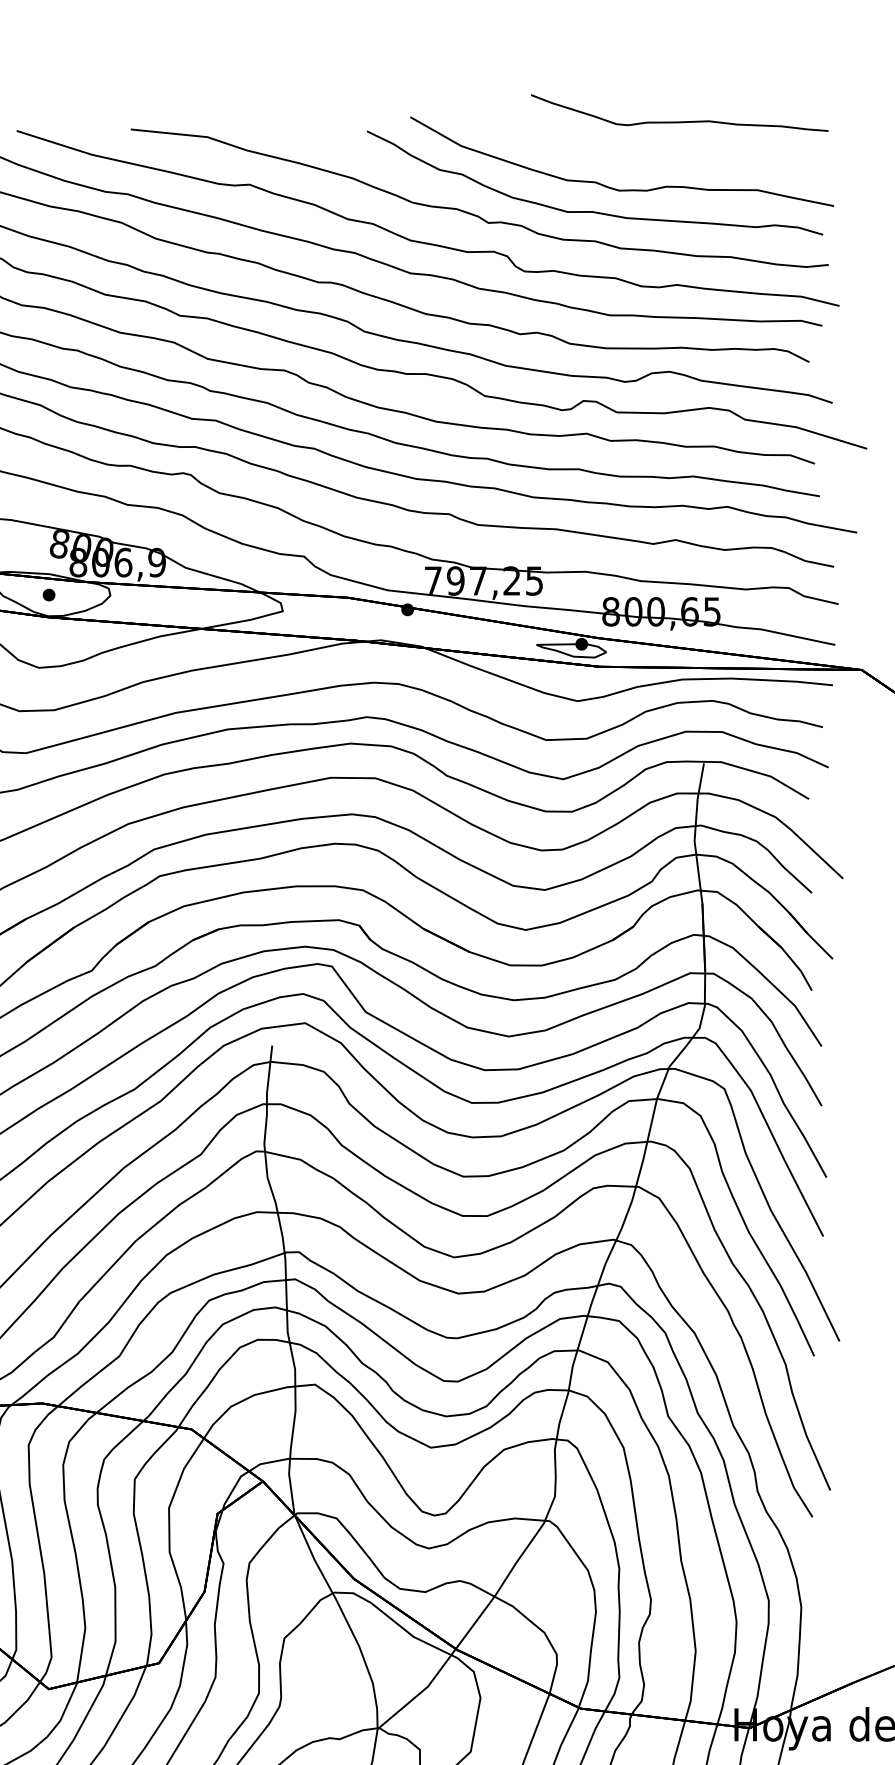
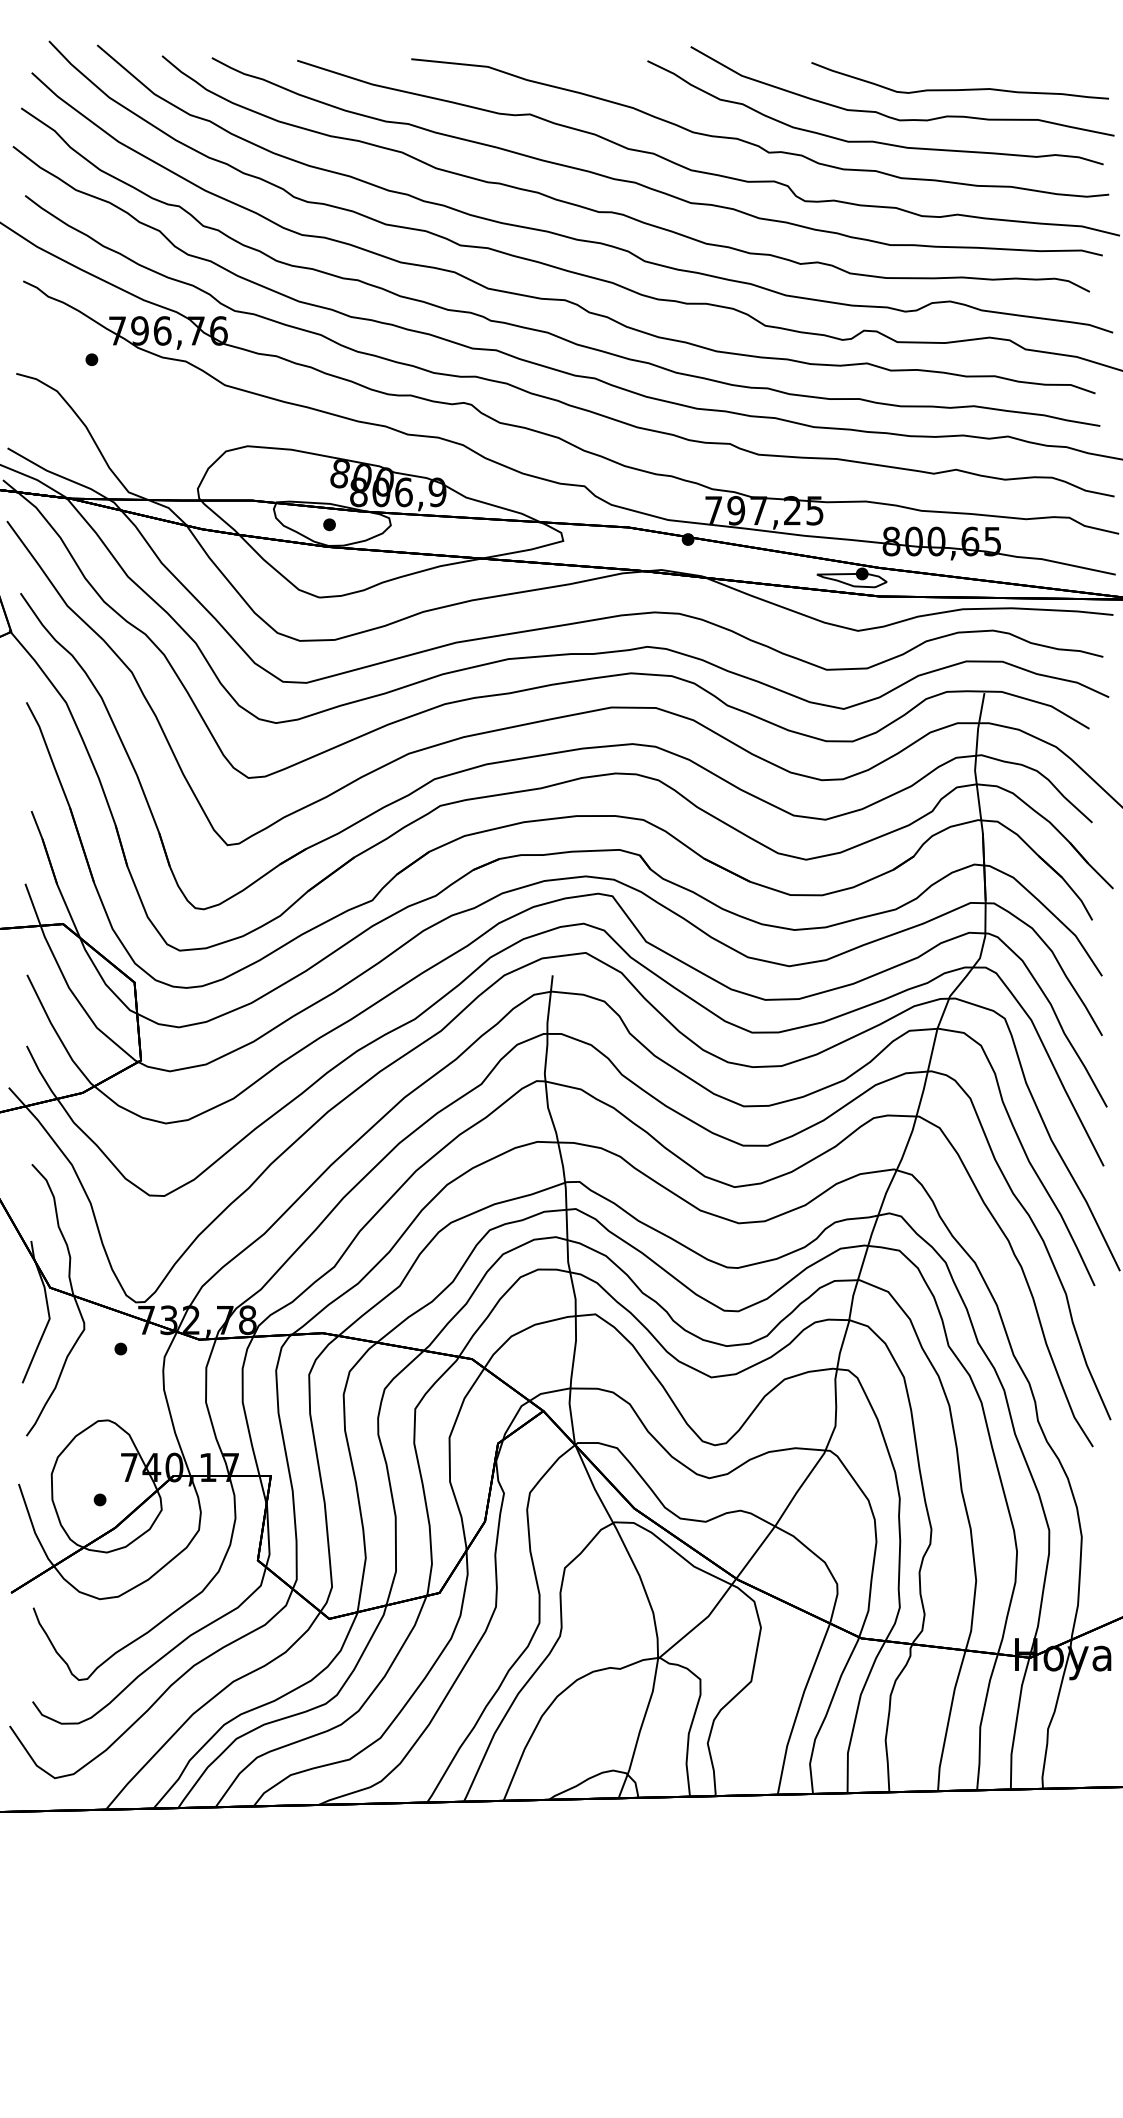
curve: (679, 121) -> (959, 89), moved

